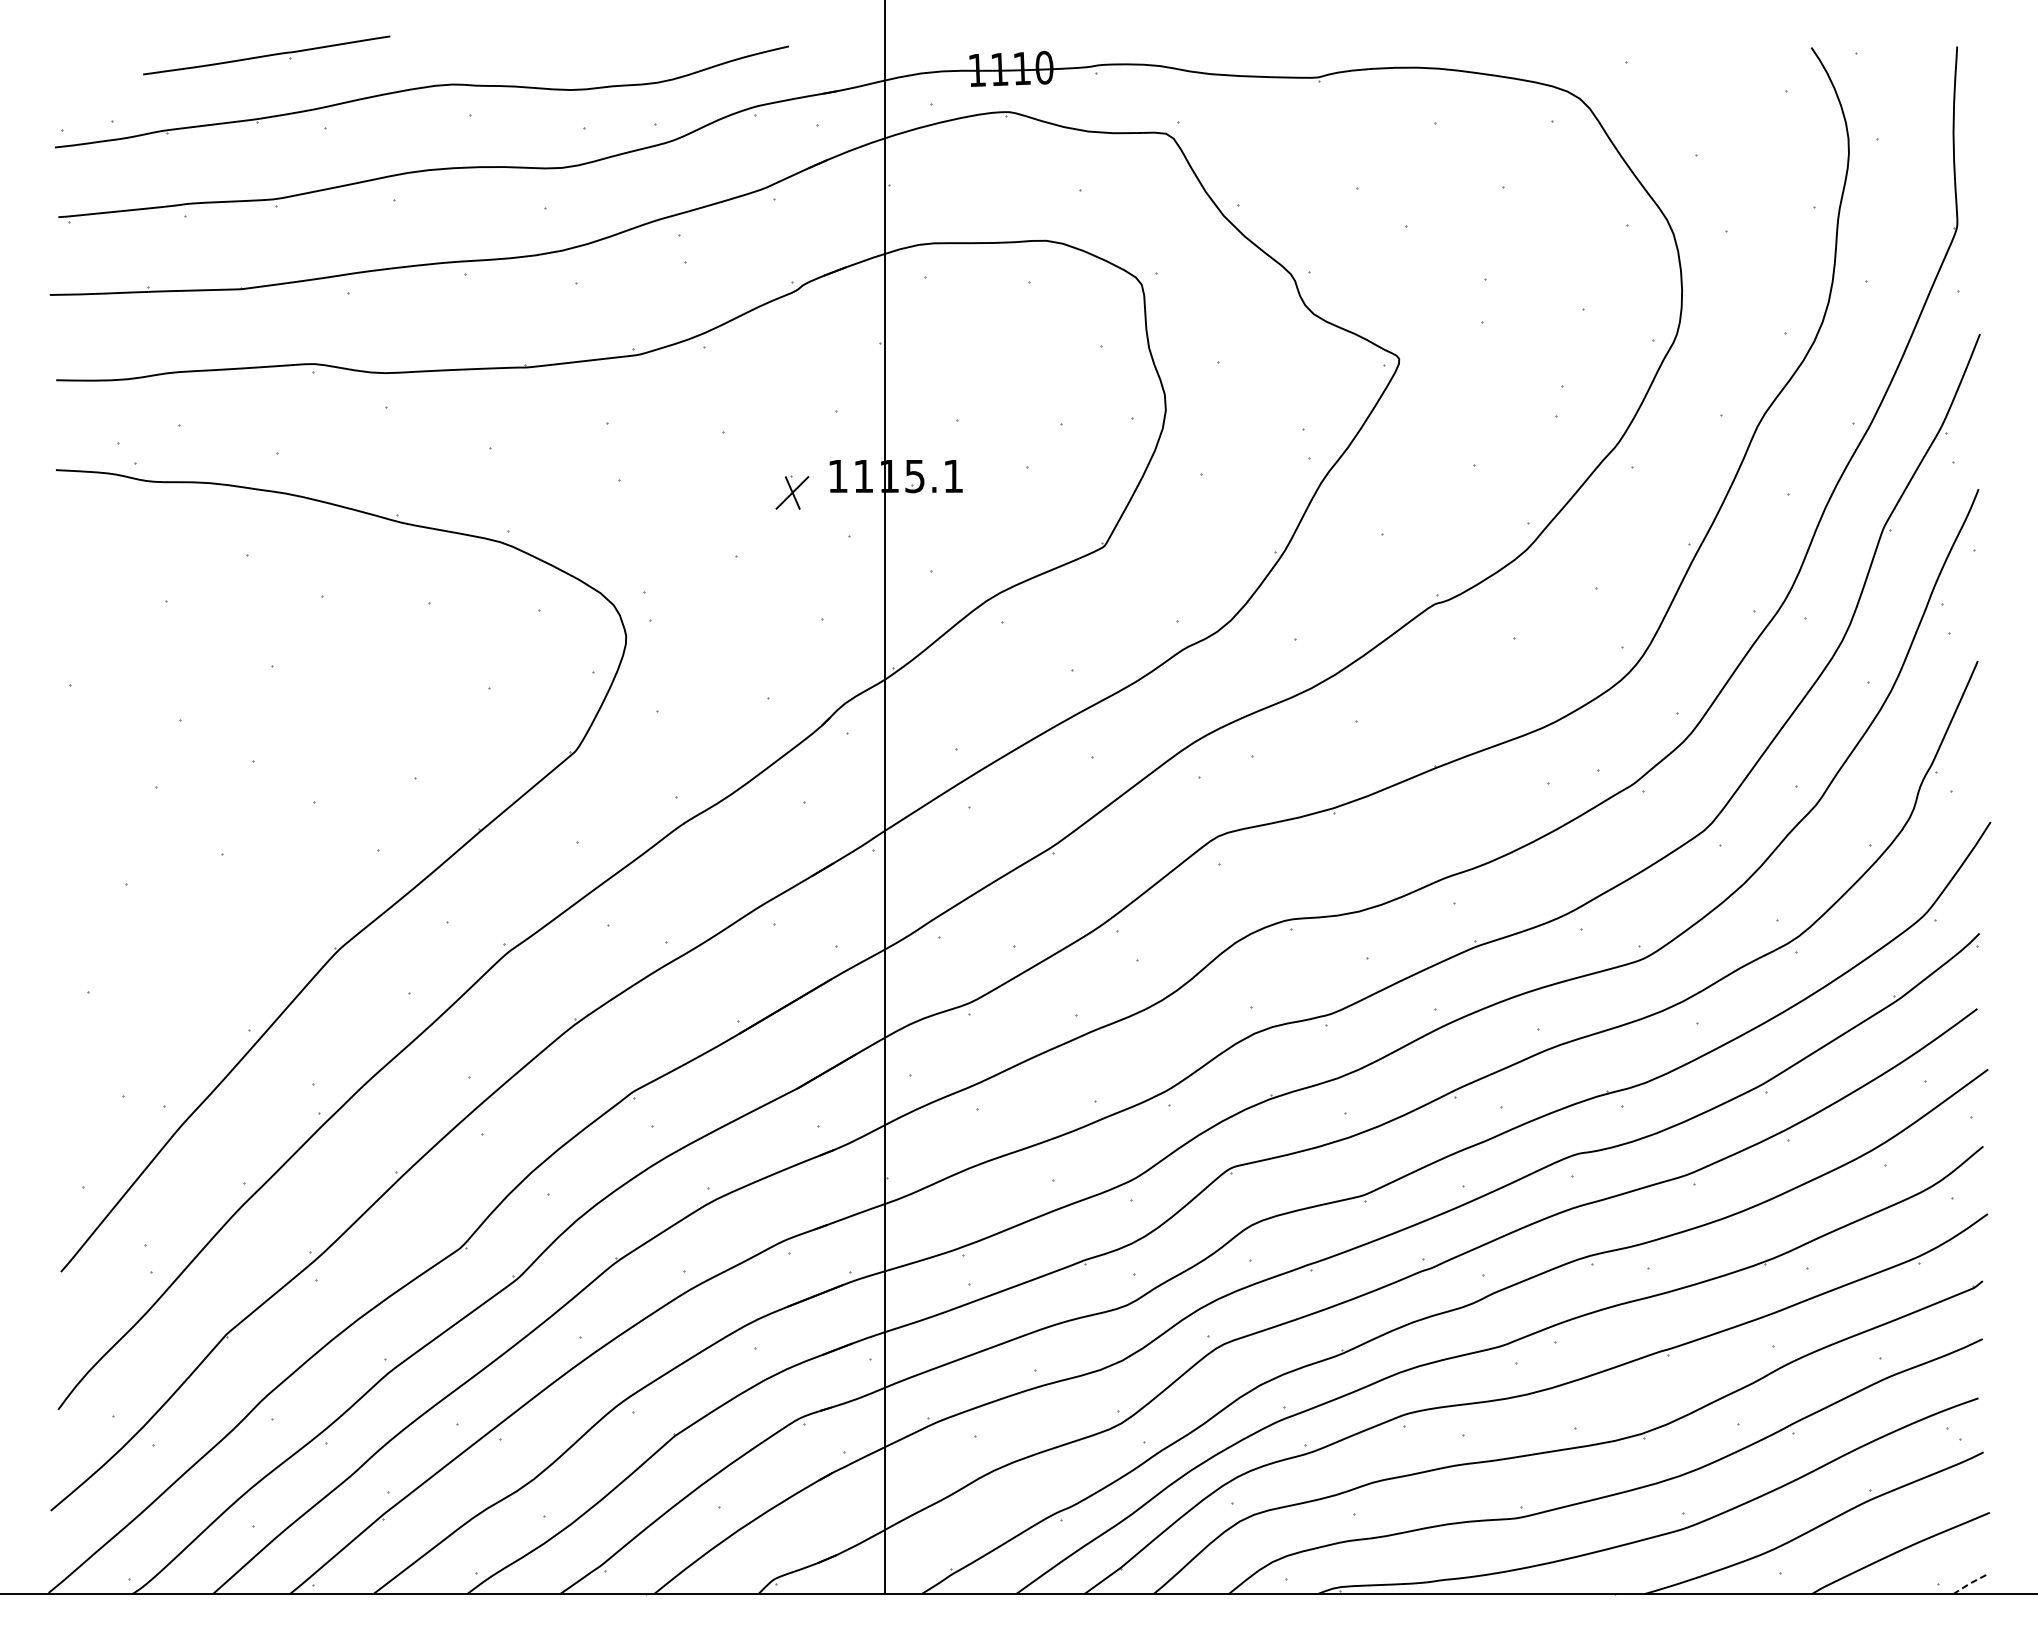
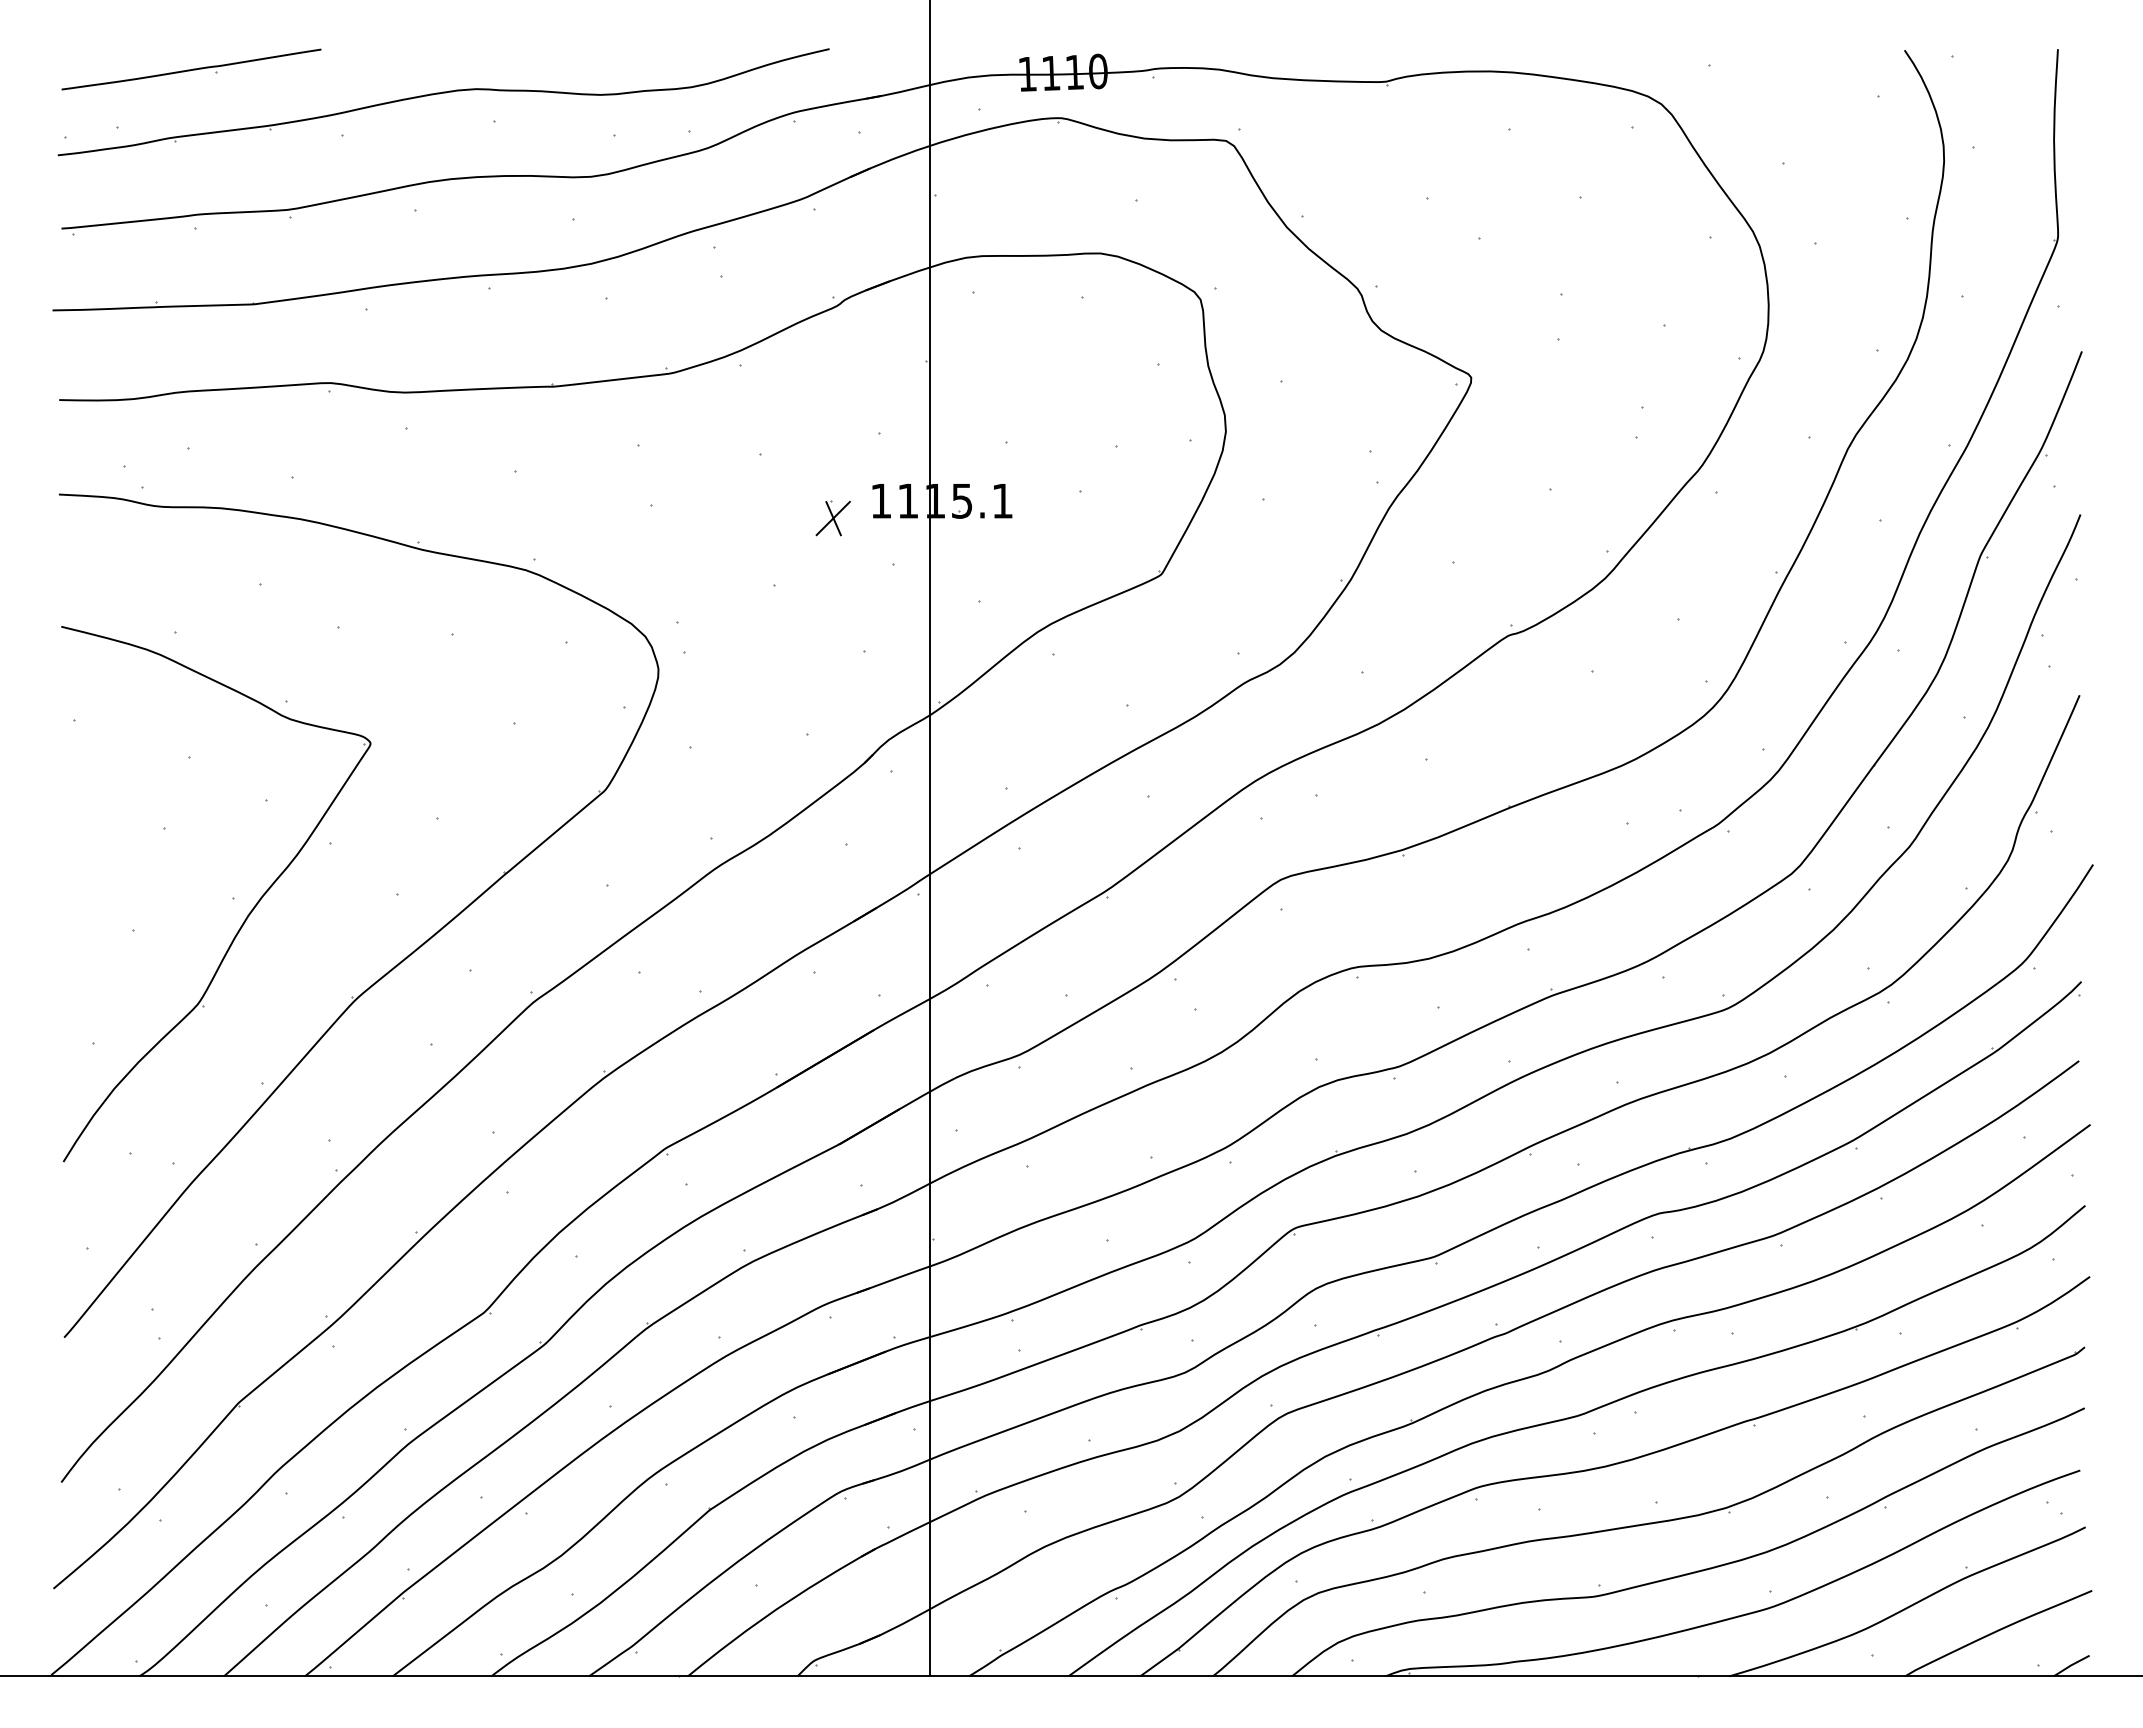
part: (266, 55) -> (191, 69), moved
part: (234, 871) -> (246, 916), added
line: (1970, 1583) -> (2071, 1665), dashed -> solid

